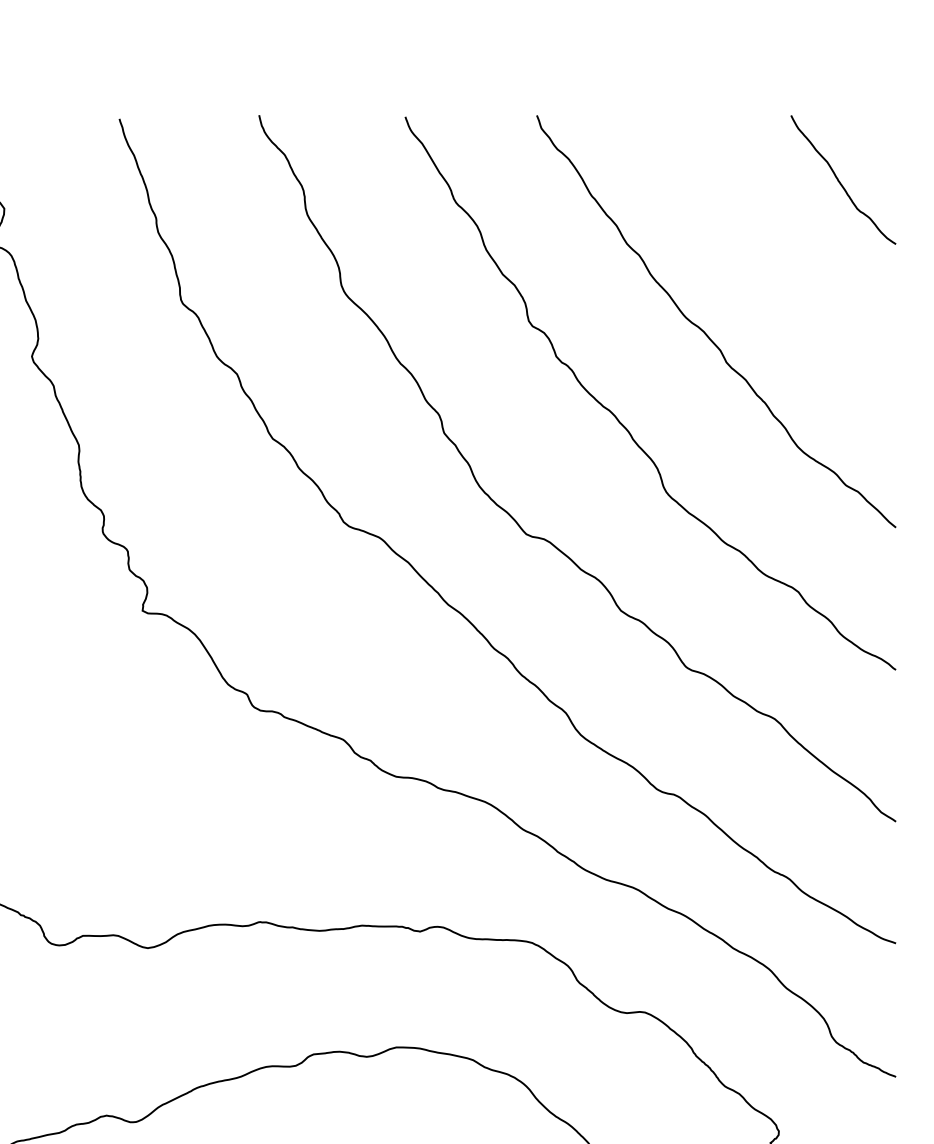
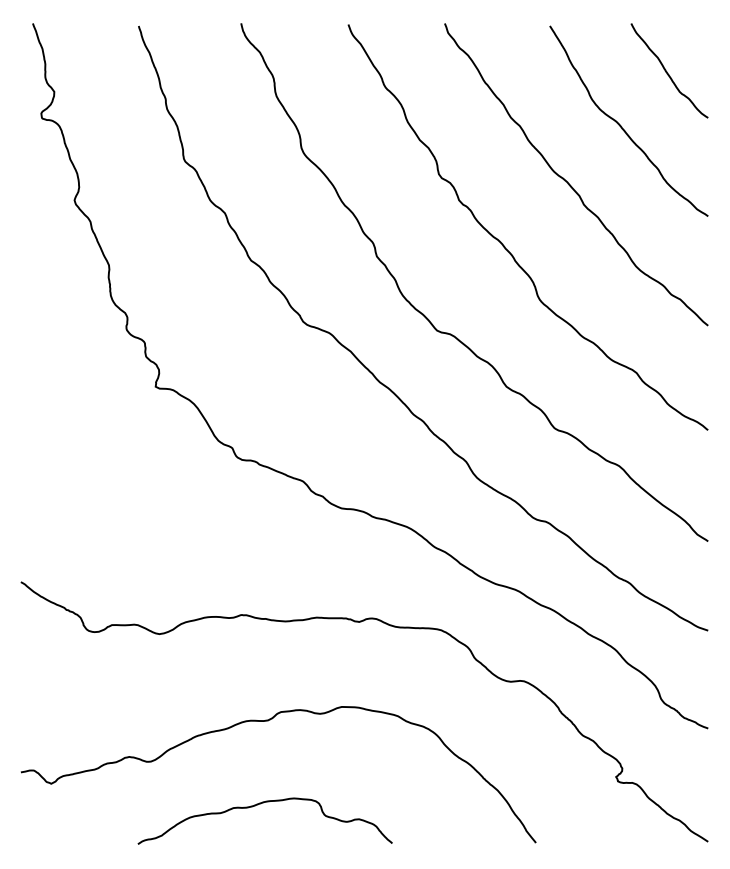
curve: (777, 254) -> (621, 125), added

